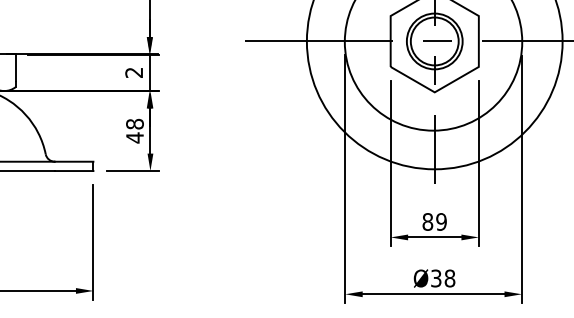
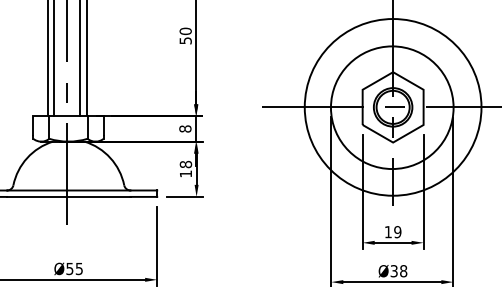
text: (134, 72) -> (185, 128), 2 -> 8
text: (134, 137) -> (185, 173), 48 -> 18
text: (426, 222) -> (387, 232), 89 -> 19

